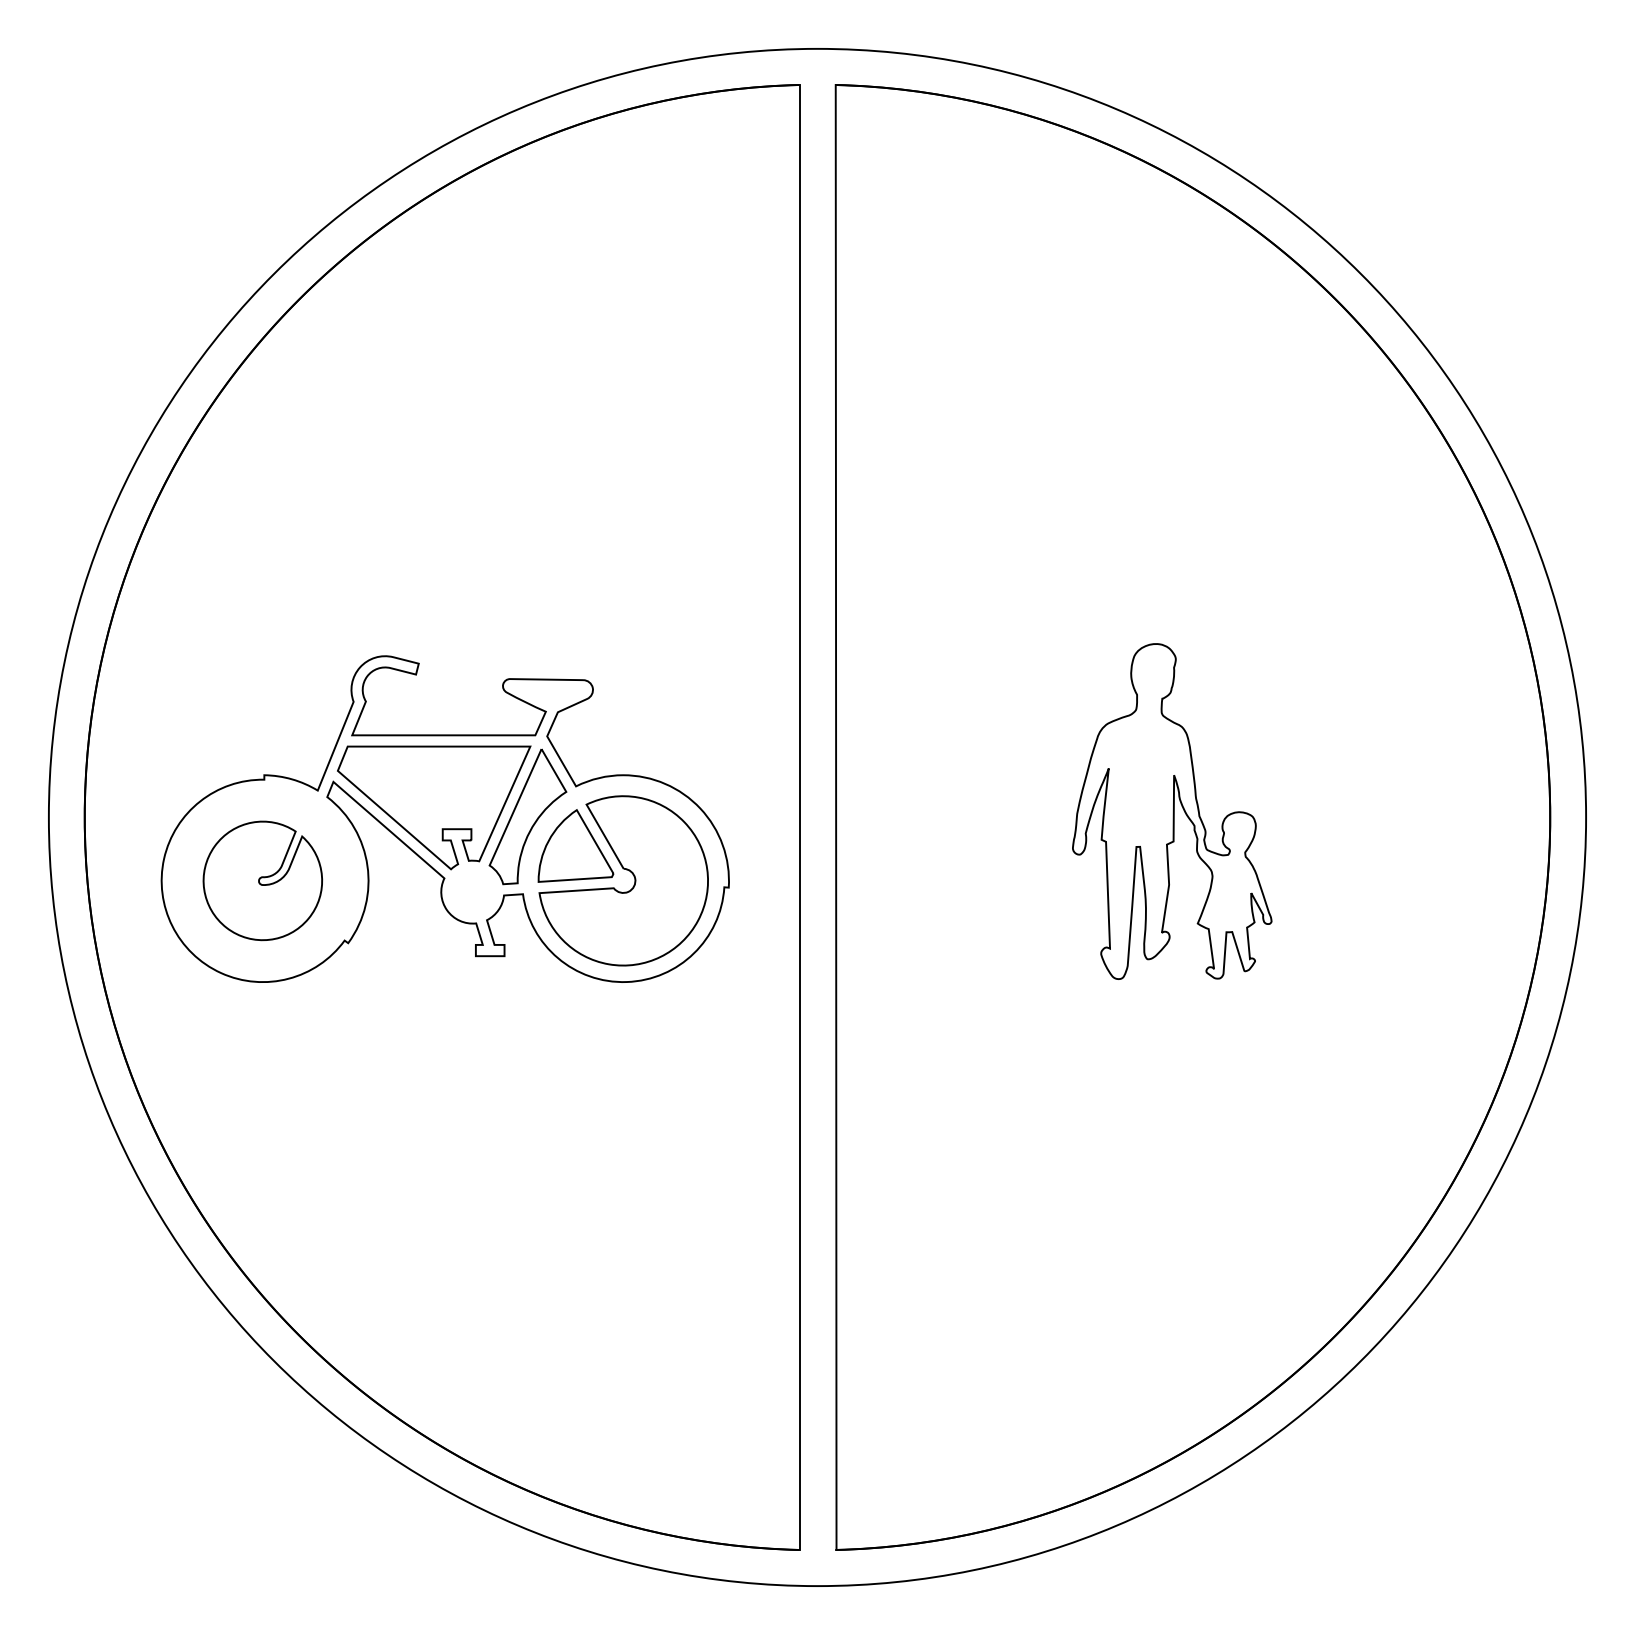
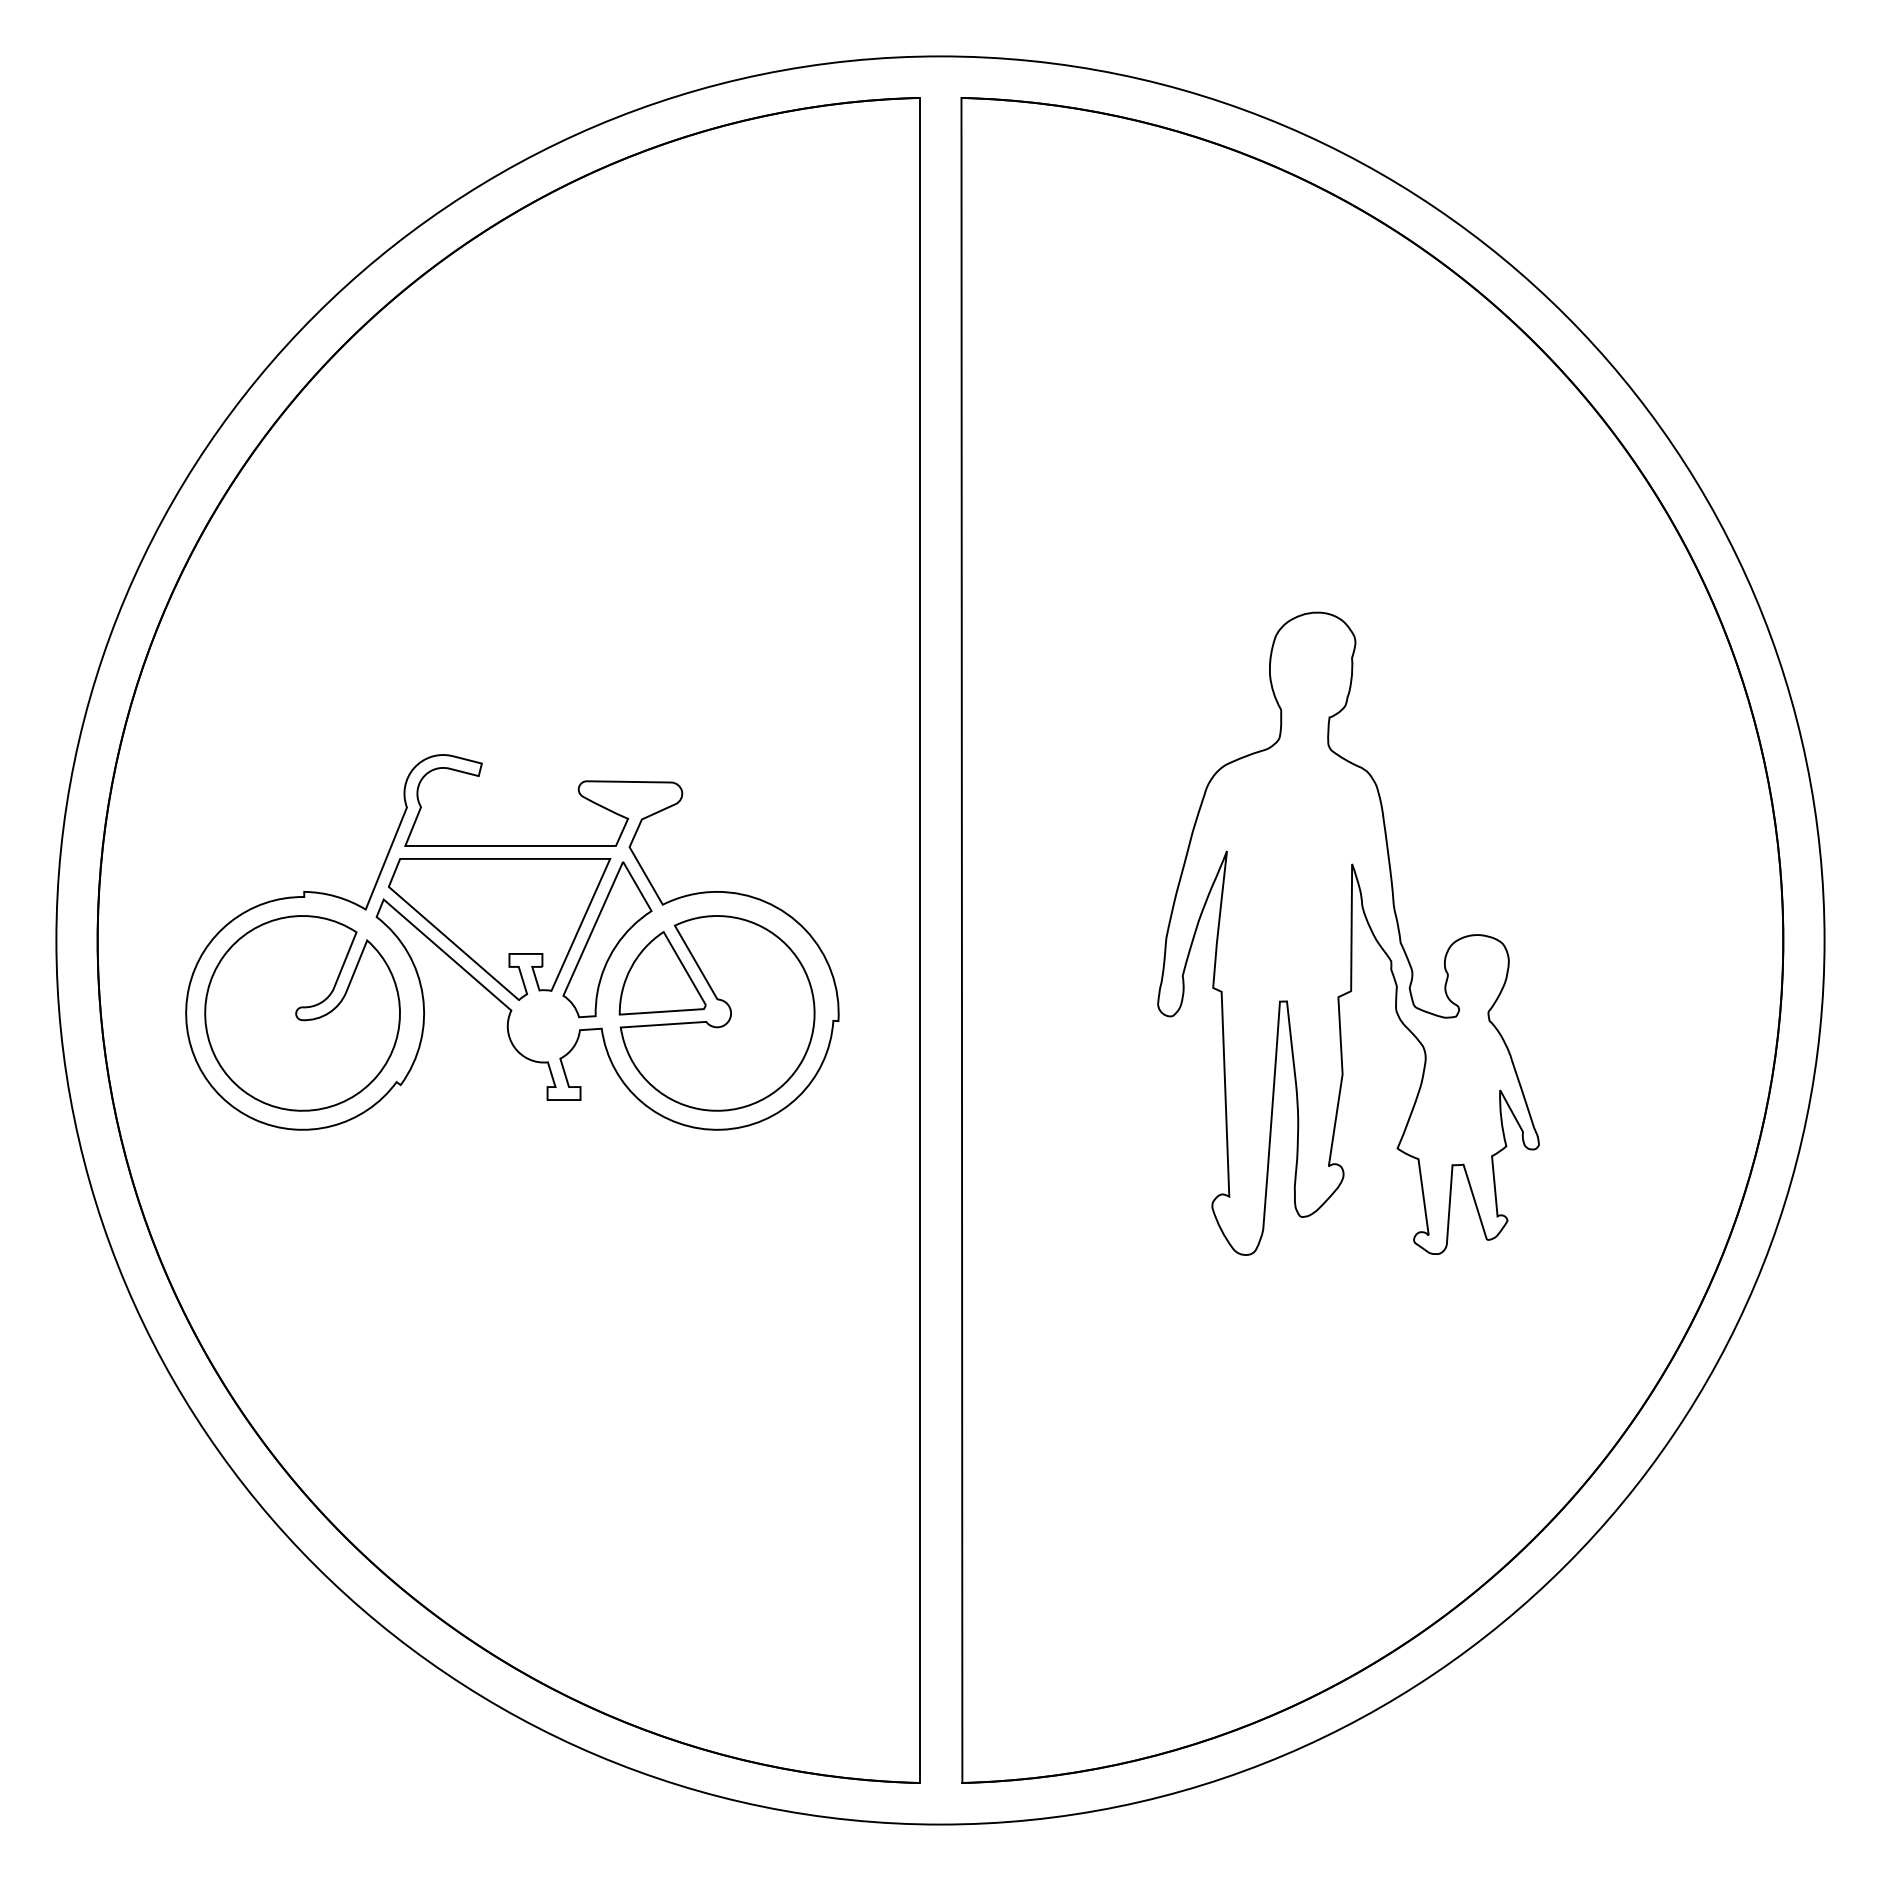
part: (1172, 811) -> (1348, 933), size x1.67
part: (262, 880) -> (302, 1013), size x1.43

